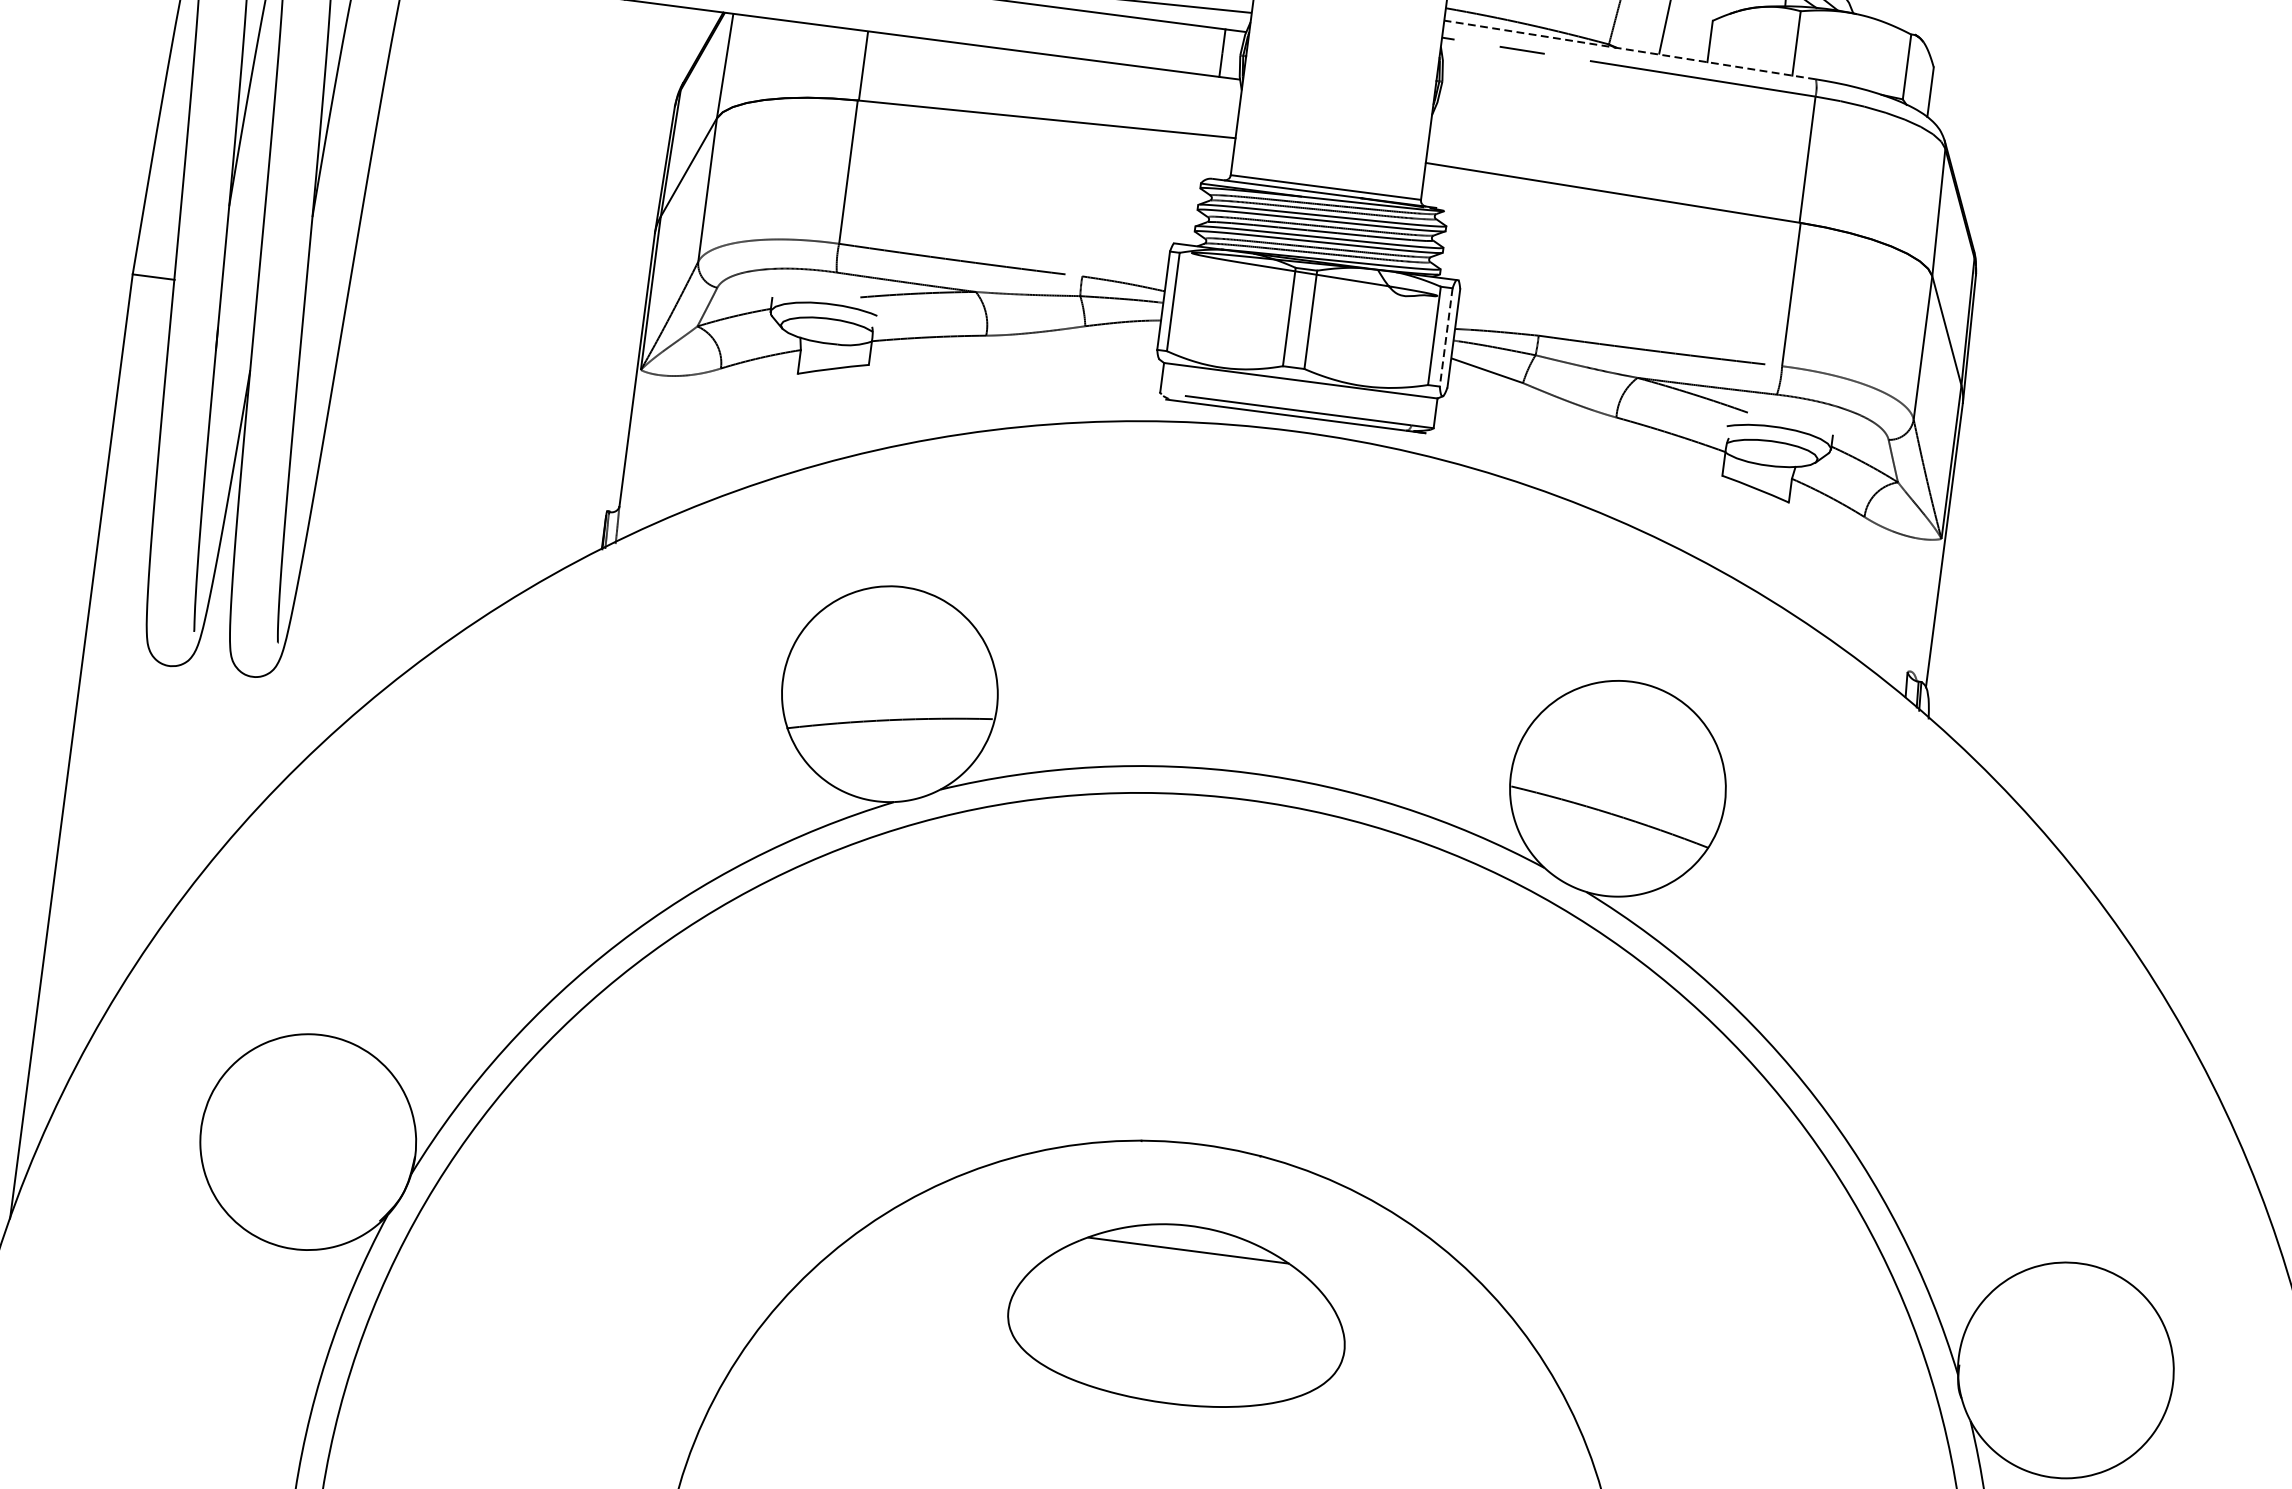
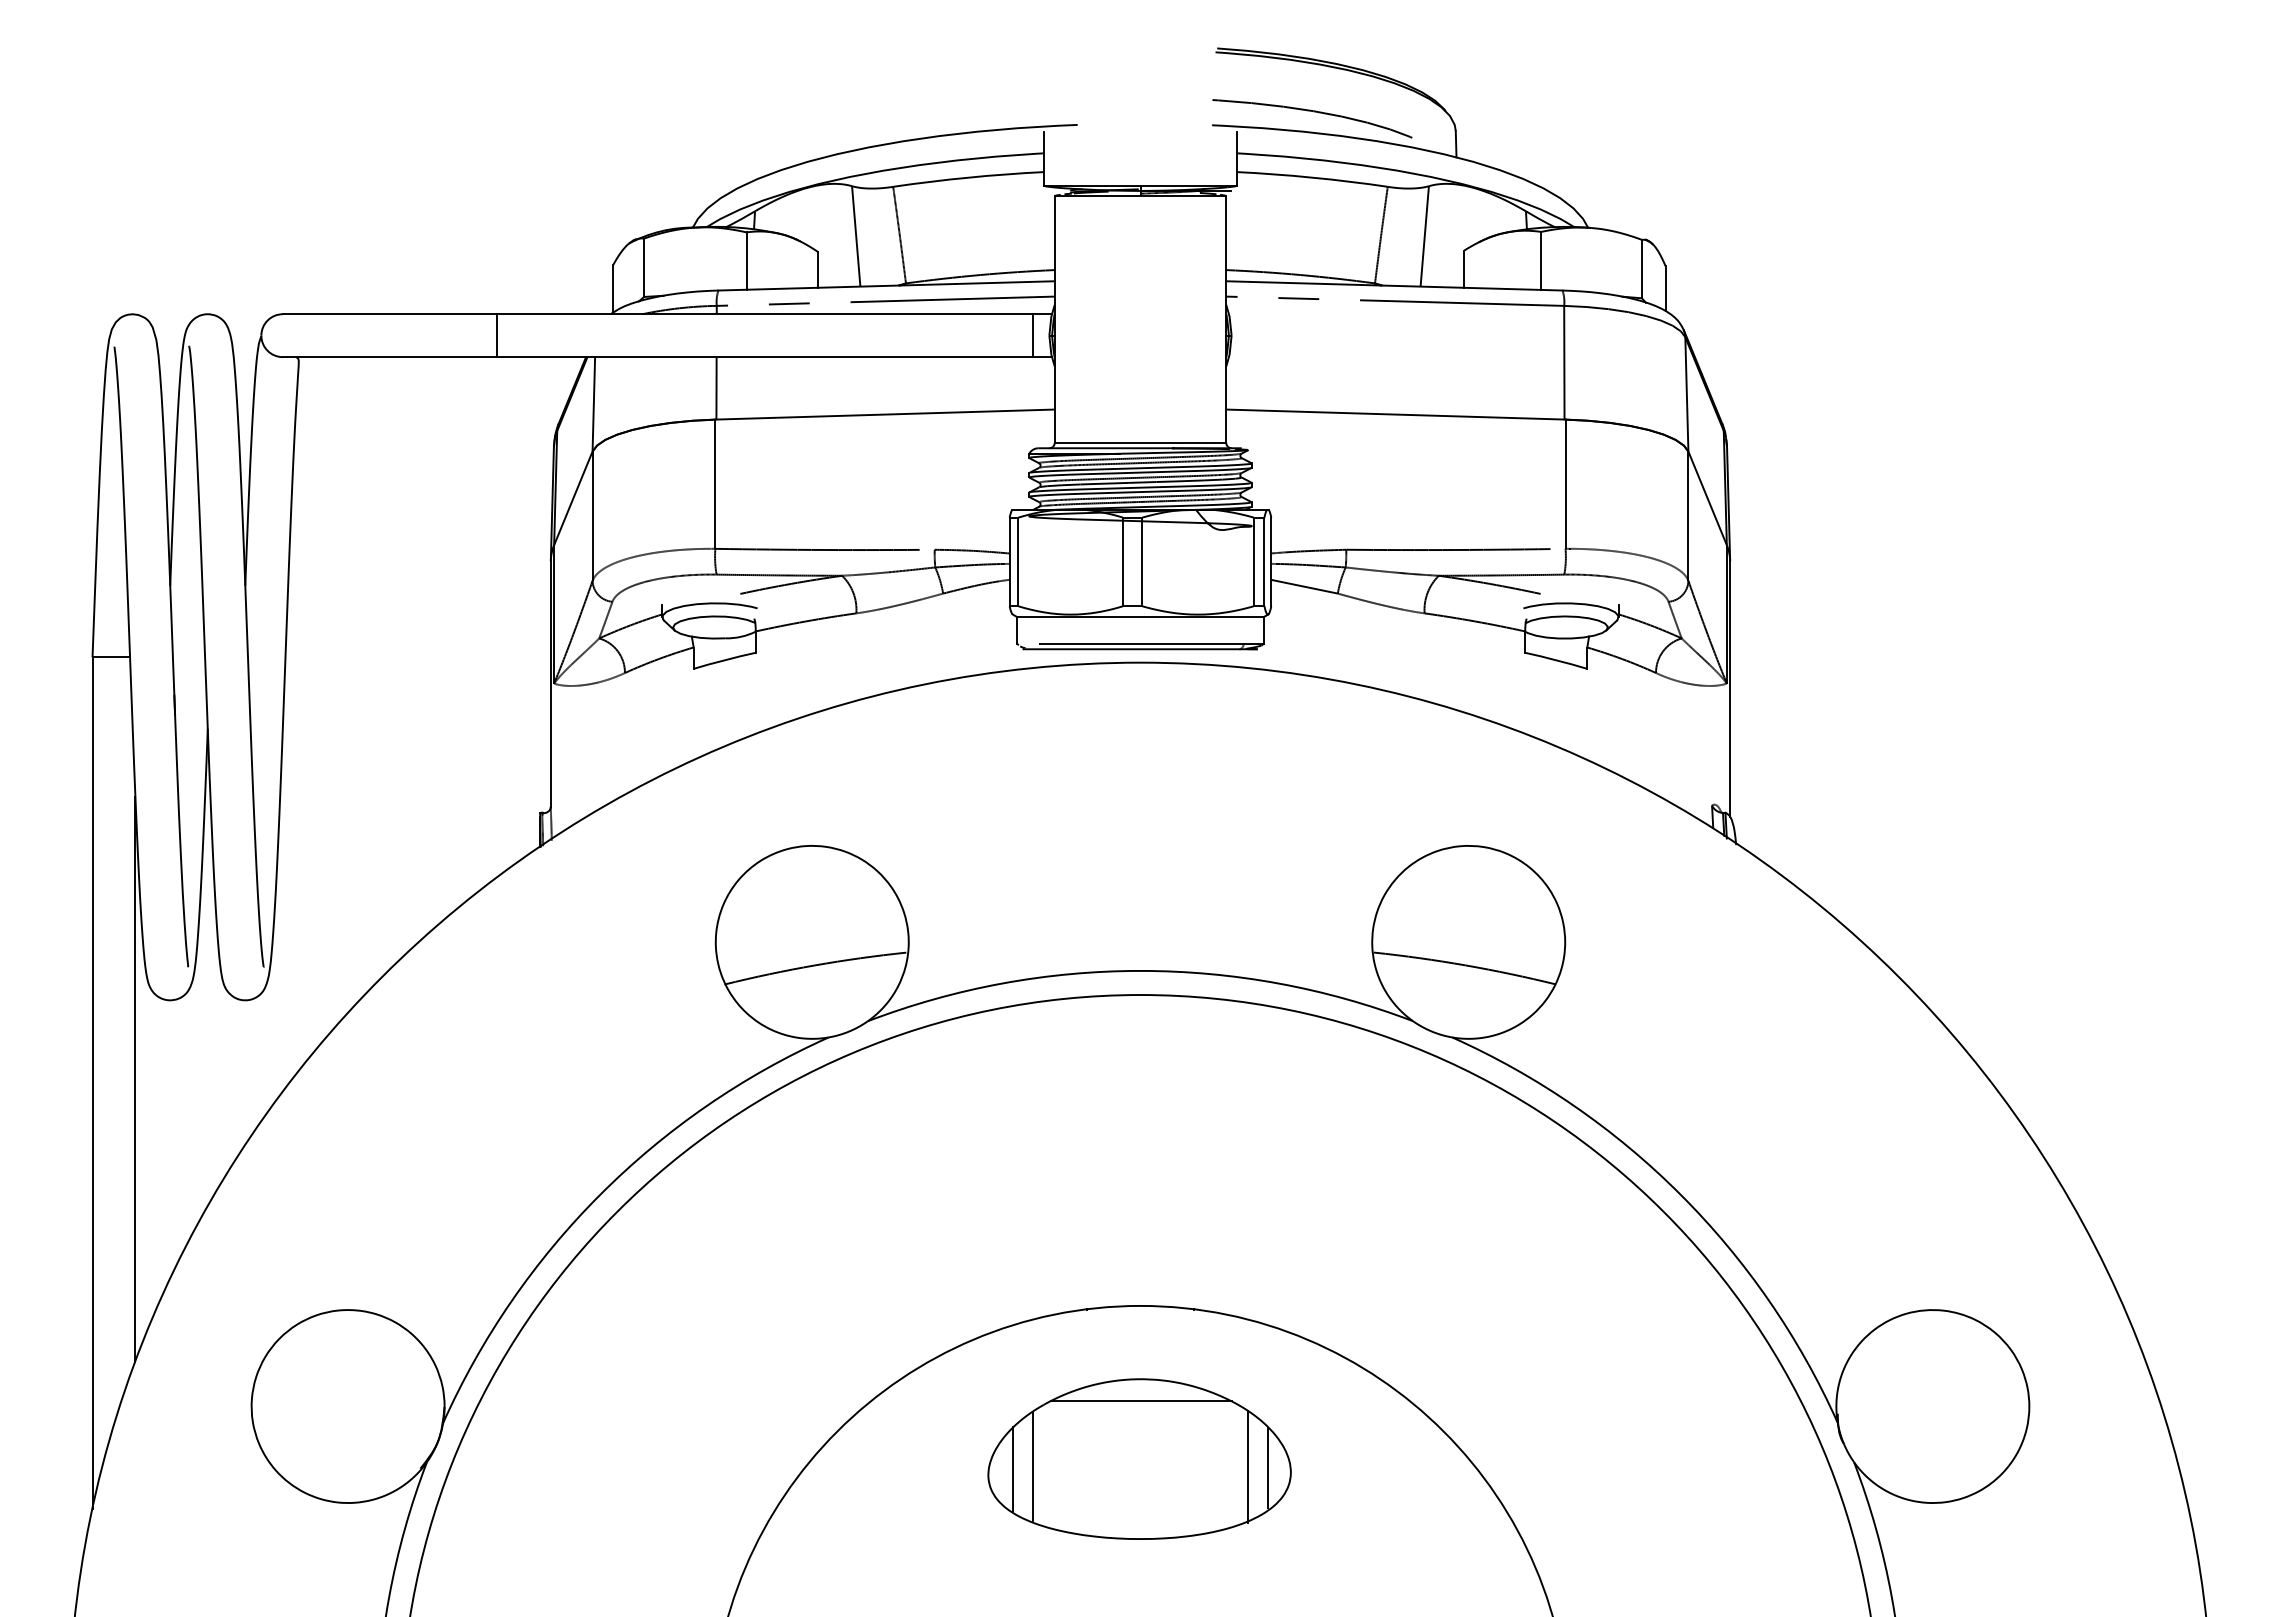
line: (1629, 49) -> (1393, 285), dashed -> solid
line: (1446, 338) -> (1264, 562), dashed -> solid
line: (119, 747) -> (135, 1078), added
line: (1037, 1306) -> (1013, 1468), added
line: (1059, 1307) -> (1033, 1466), added
line: (1297, 1338) -> (1247, 1466), added
line: (1319, 1343) -> (1267, 1468), added

